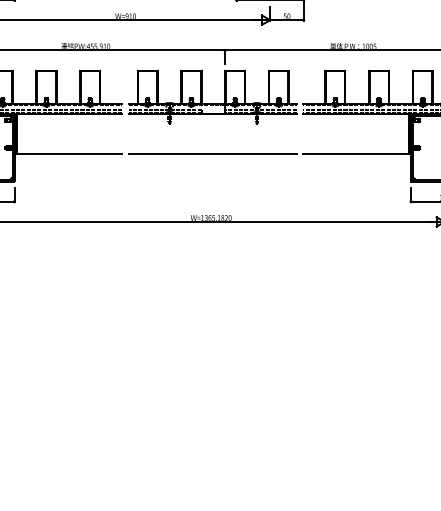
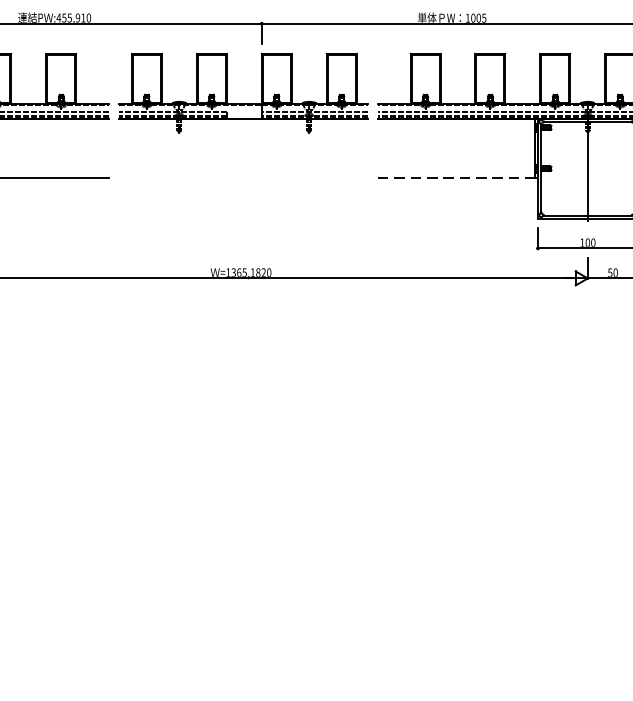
line: (212, 154) -> (243, 178), removed
line: (356, 154) -> (456, 178), solid -> dashed

